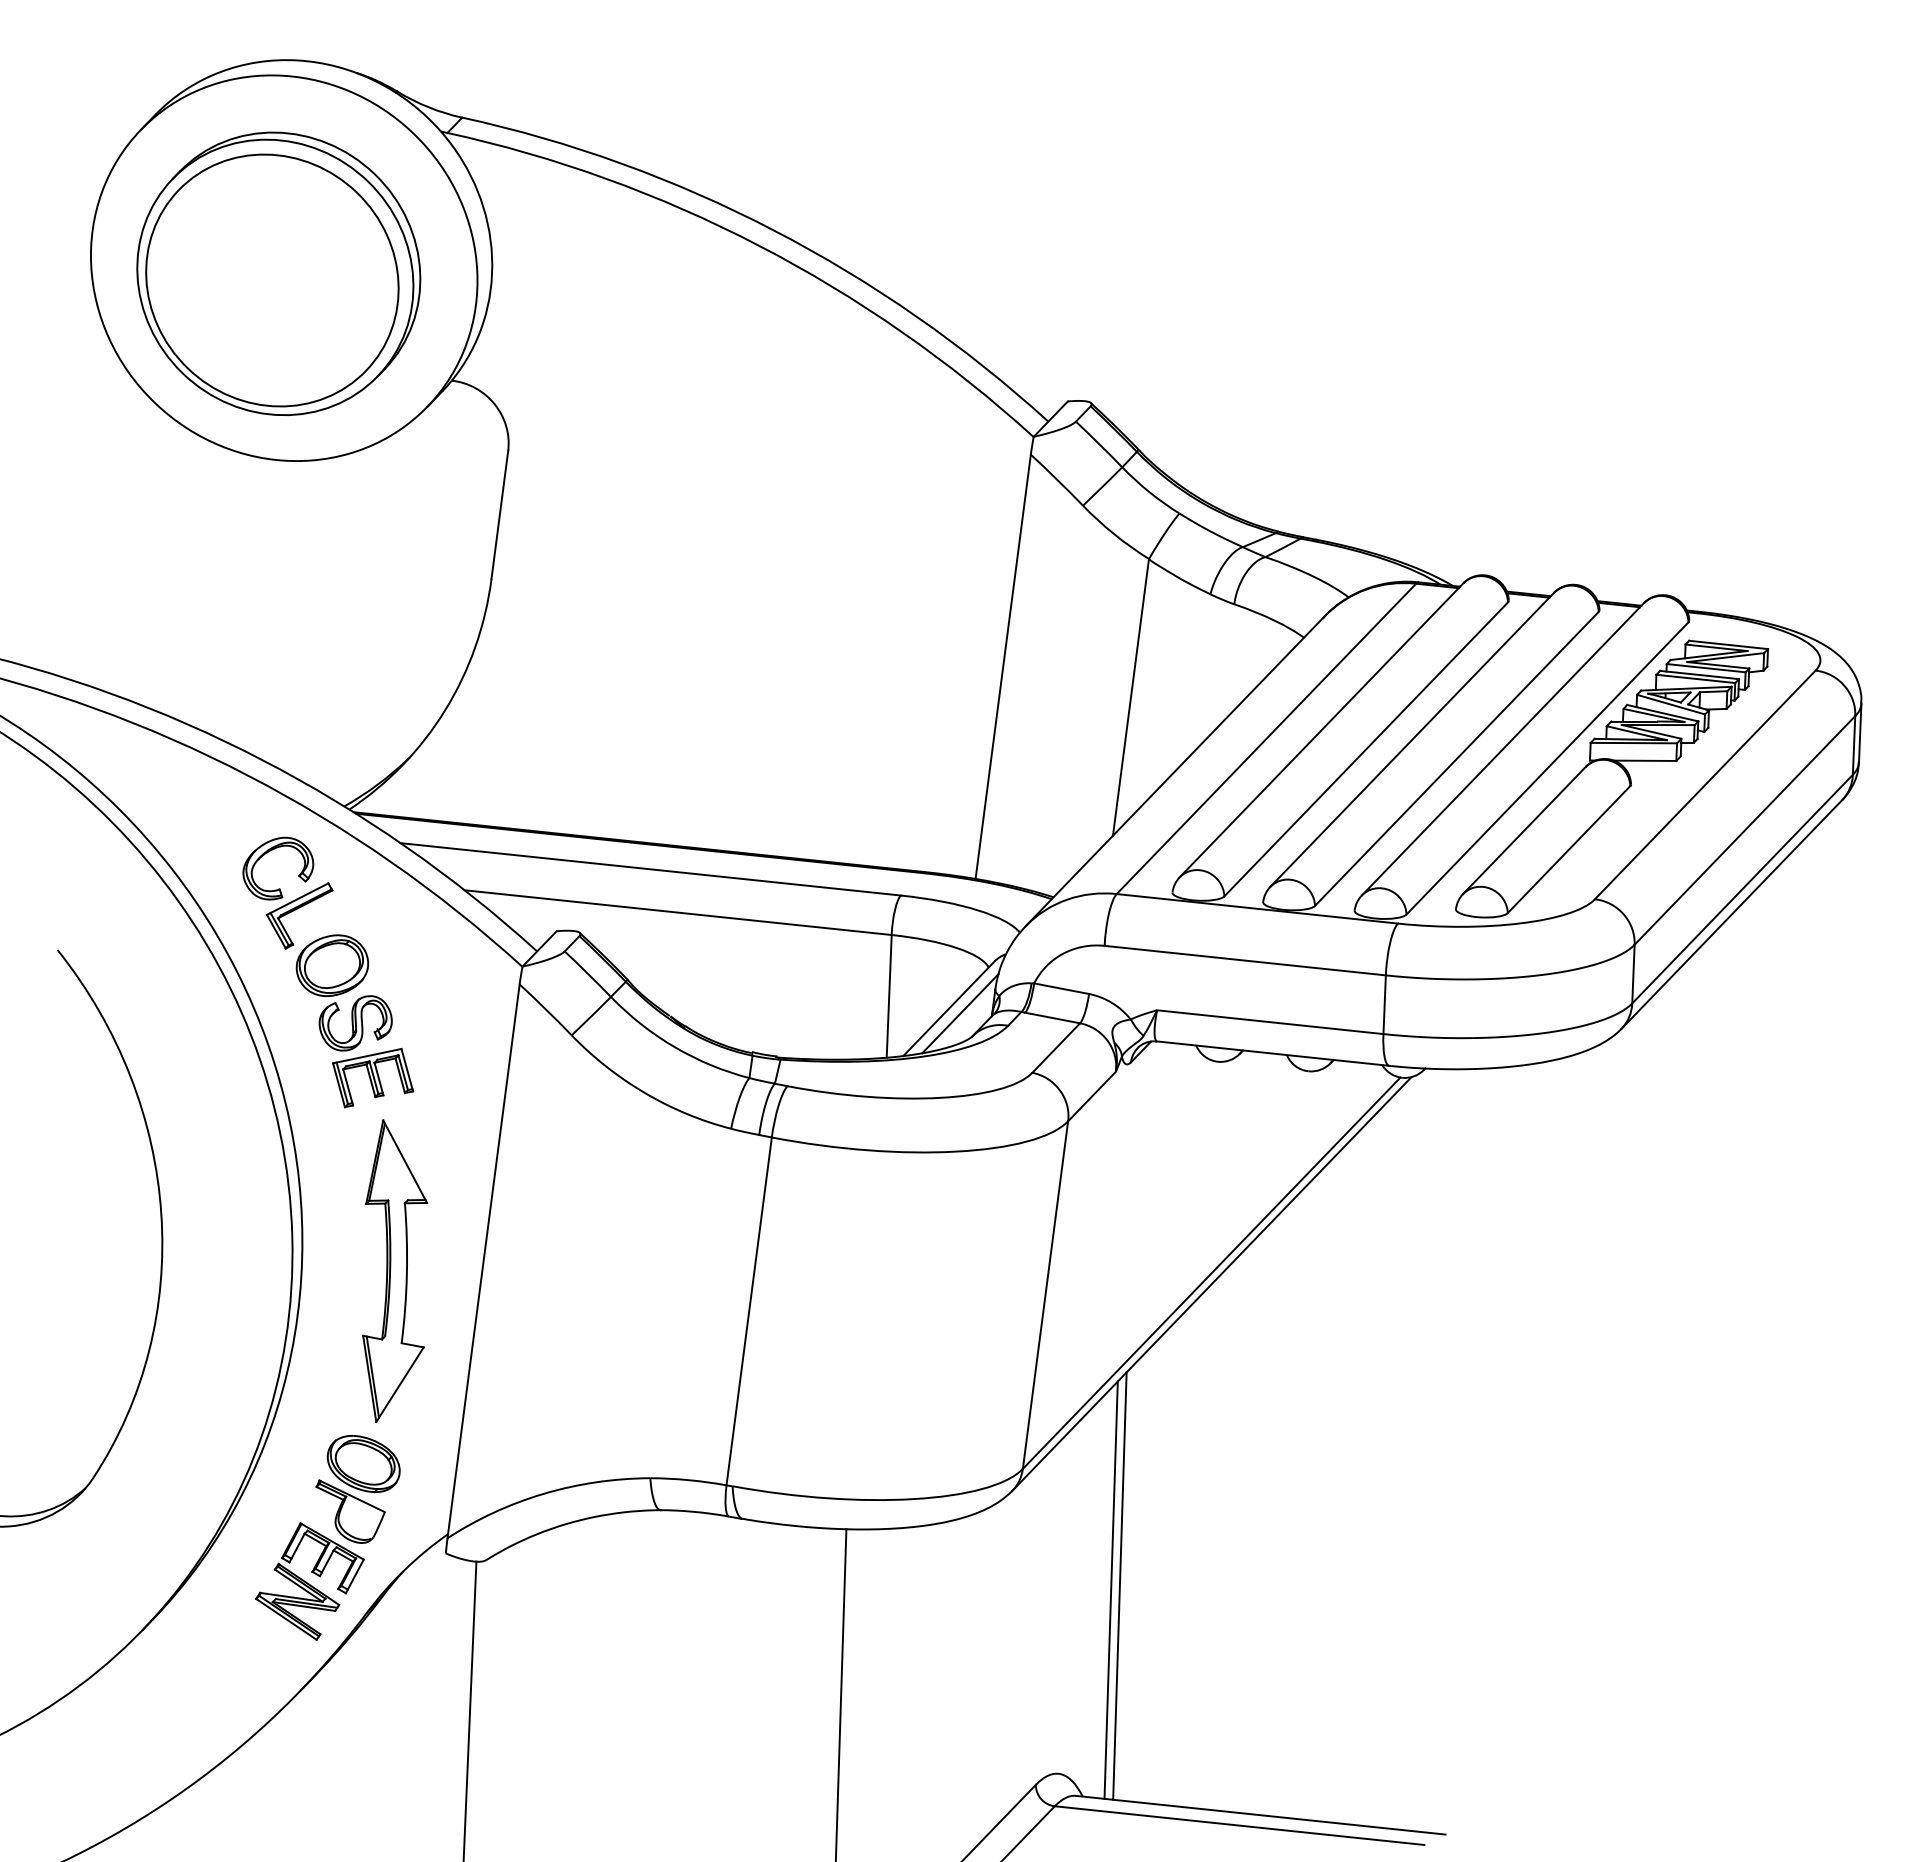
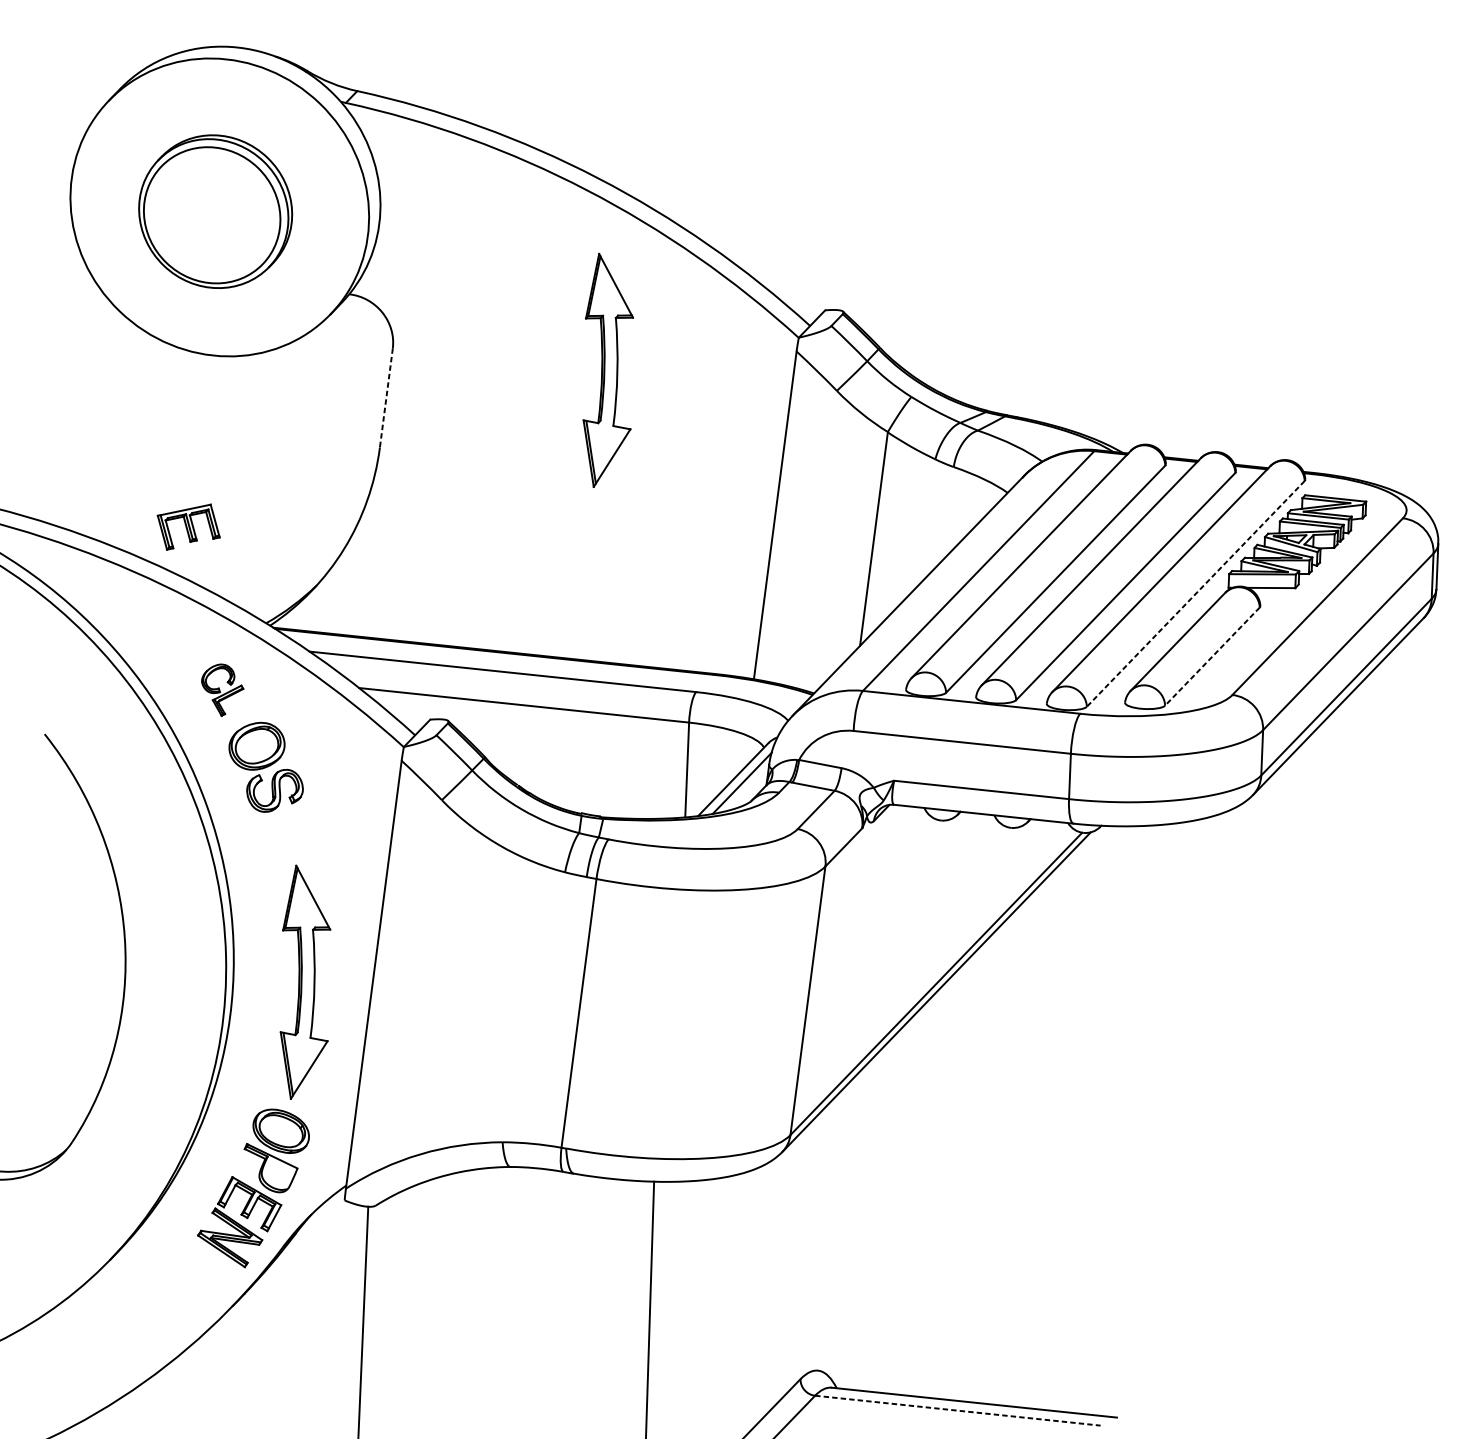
part: (278, 273) -> (215, 211), size x0.7
part: (787, 479) -> (608, 370), added
line: (499, 514) -> (386, 397), solid -> dashed
line: (1547, 768) -> (1195, 593), solid -> dashed
line: (1568, 849) -> (1212, 656), solid -> dashed
part: (287, 892) -> (222, 689), size x0.6
part: (373, 1078) -> (189, 527), moved
line: (1119, 1585) -> (865, 1225), removed
line: (1110, 1589) -> (858, 1228), removed
line: (1239, 1825) -> (957, 1410), solid -> dashed

